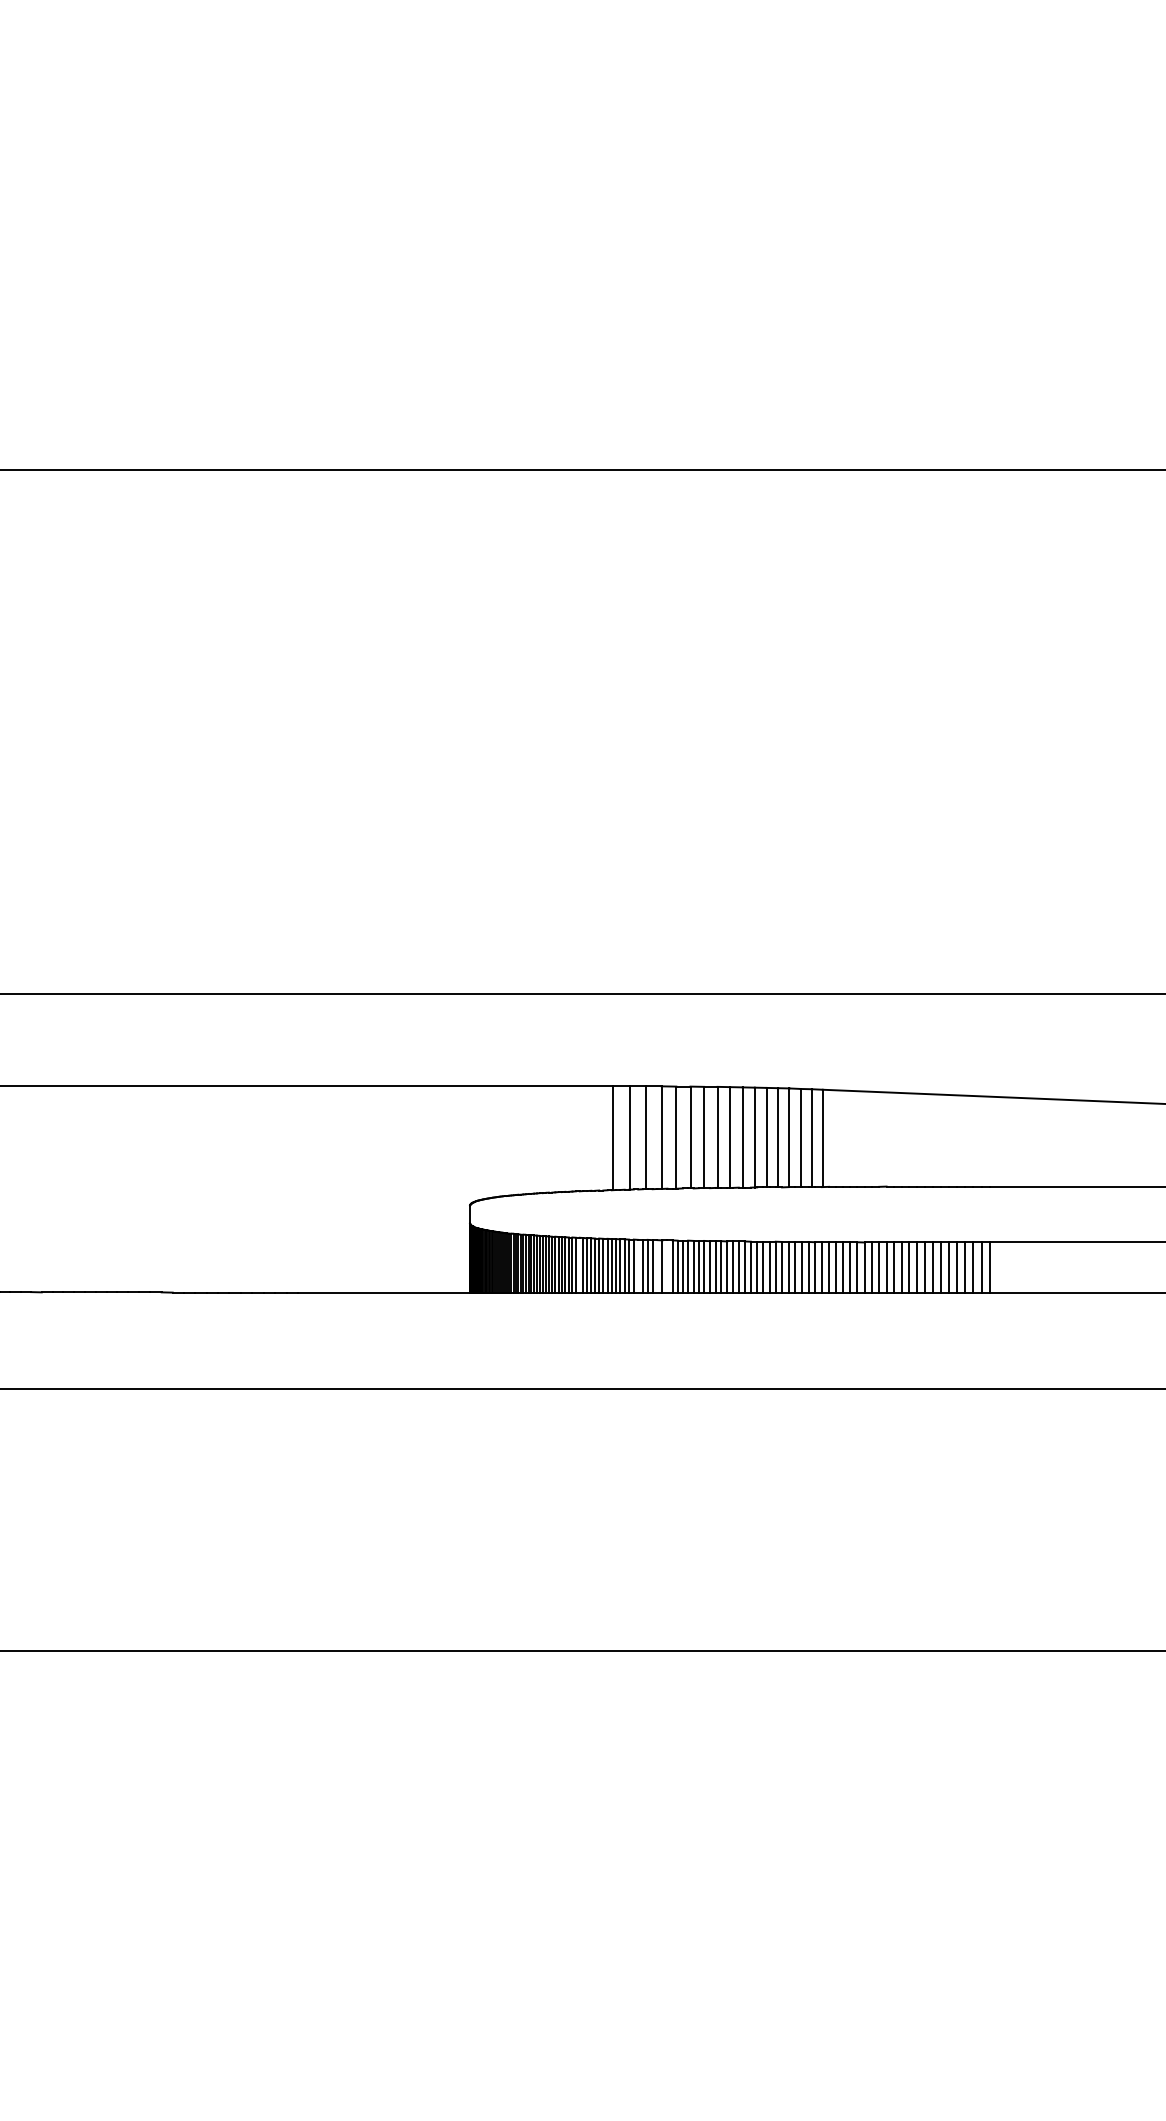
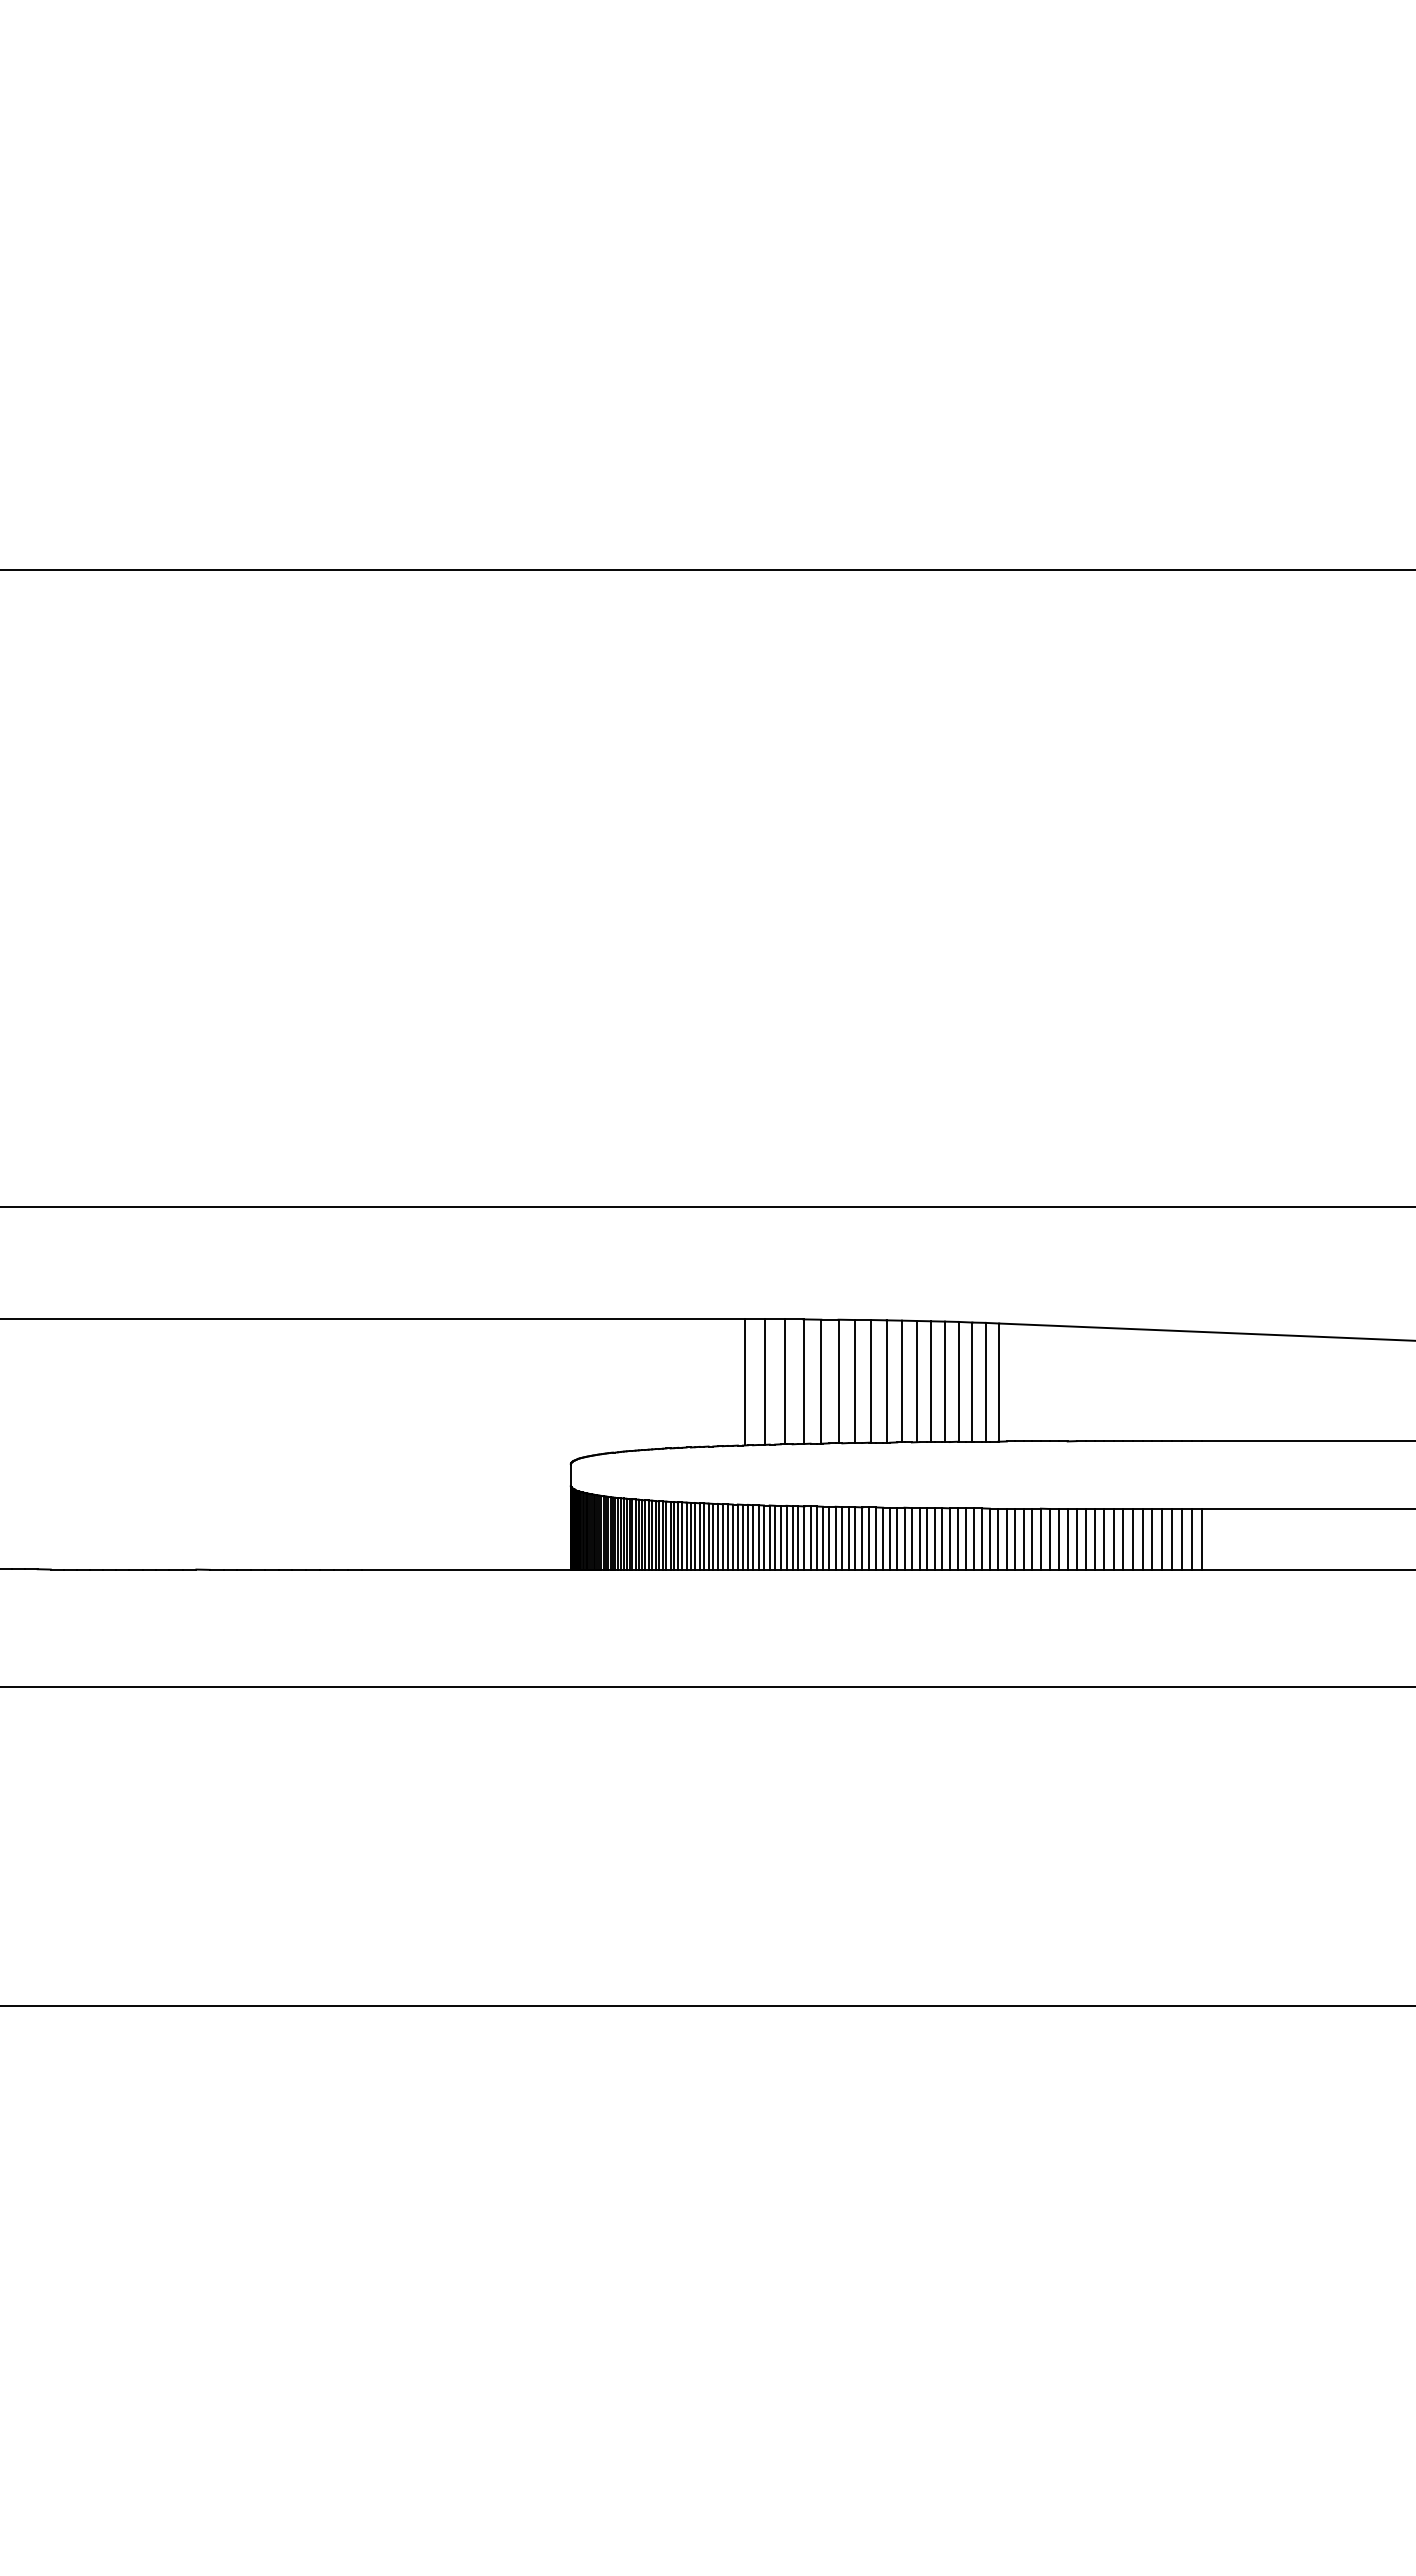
line: (580, 1265) -> (704, 1536), added
line: (638, 1265) -> (775, 1537), added
line: (657, 1265) -> (798, 1537), added
line: (667, 1265) -> (810, 1537), added

